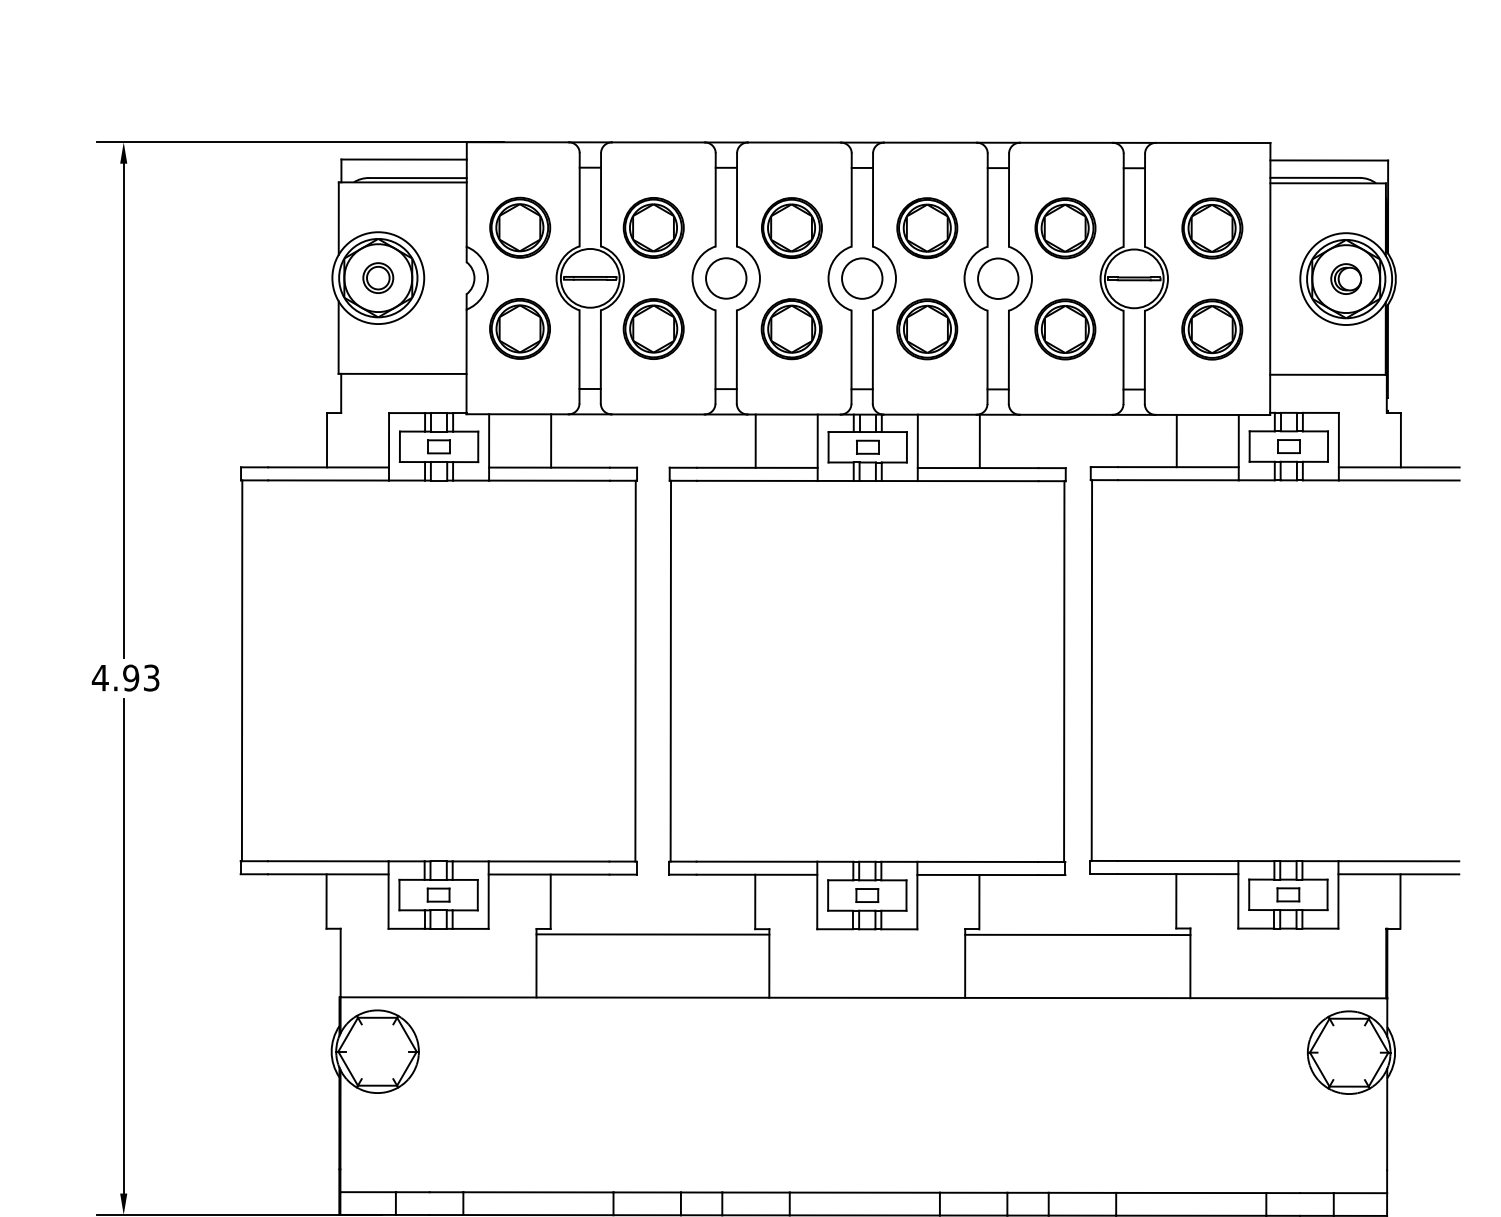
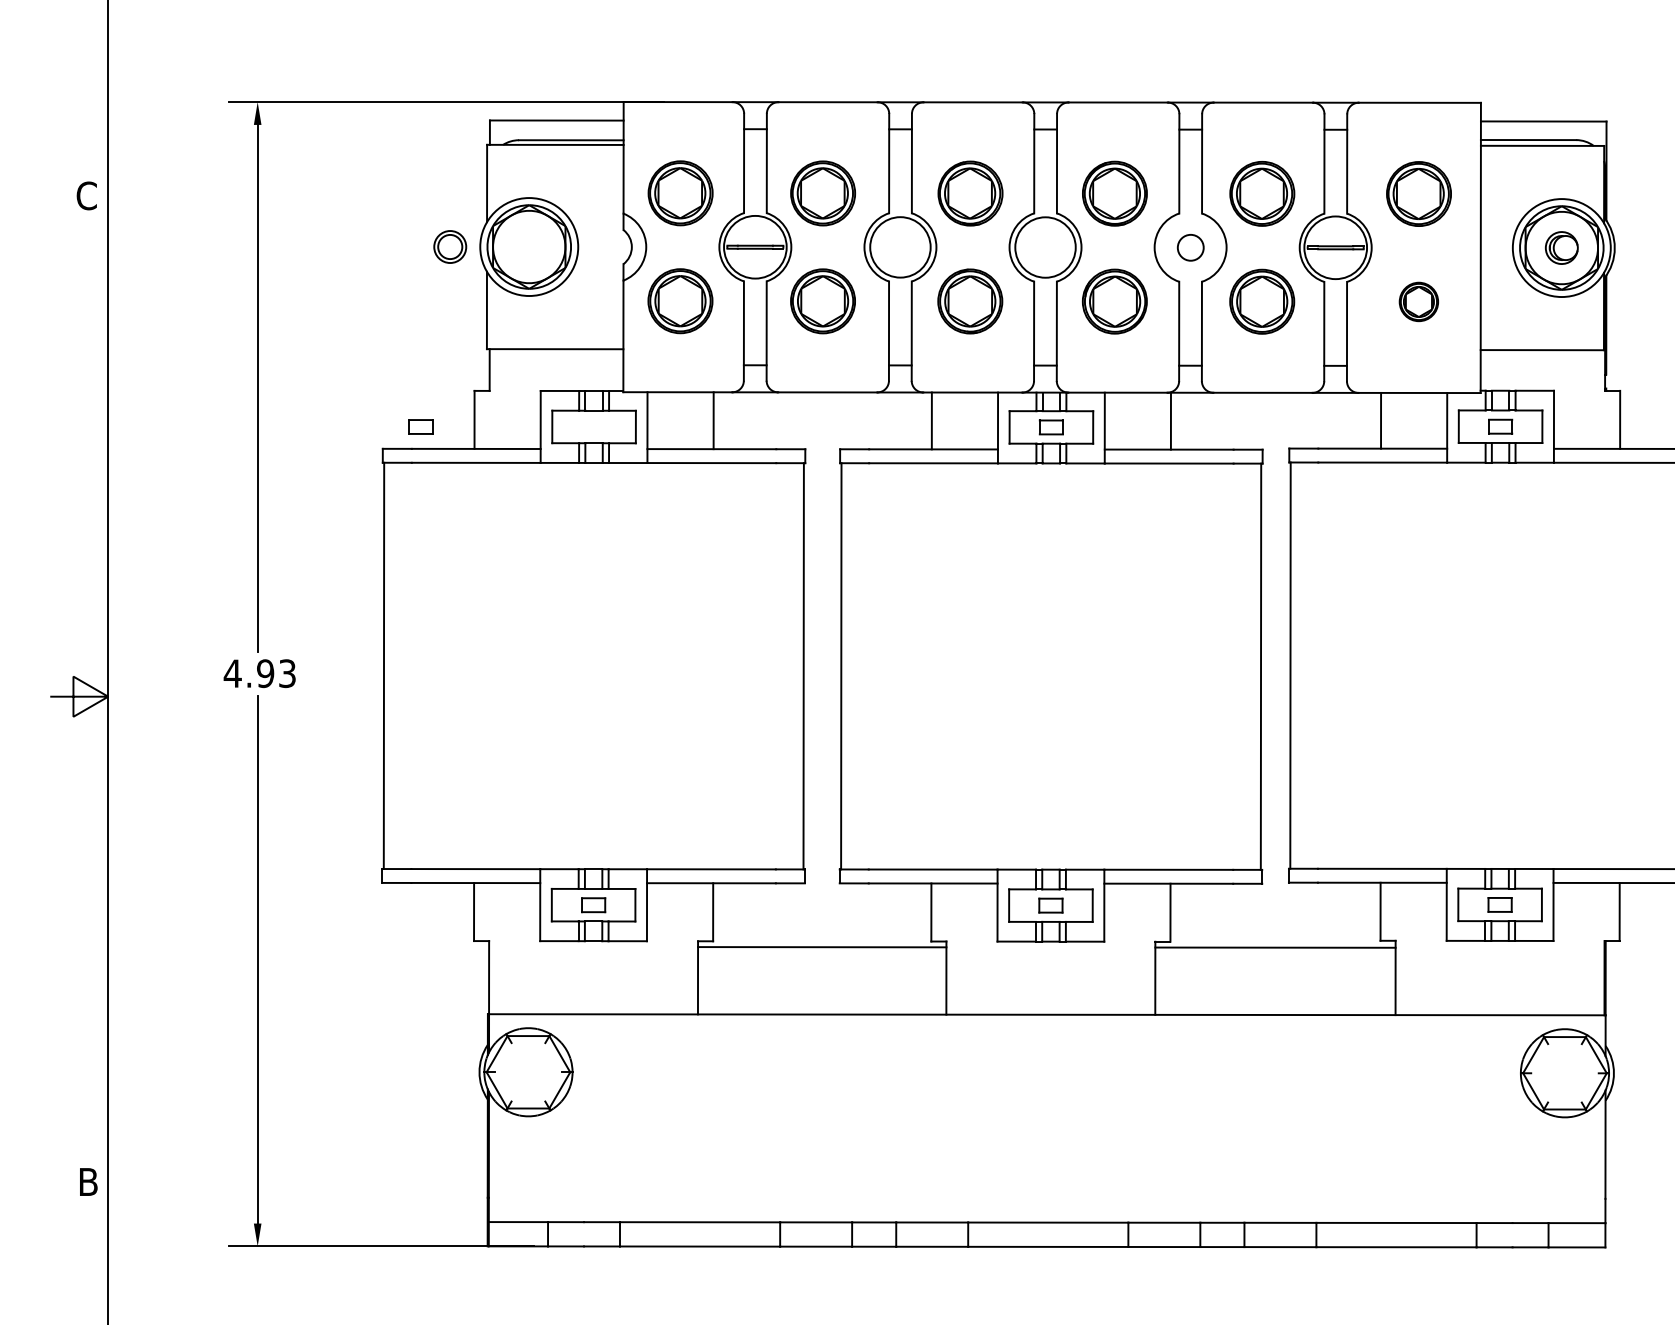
part: (378, 277) -> (450, 246), moved
circle: (726, 277) -> (900, 246), size x1.4
circle: (862, 278) -> (1045, 247), size x1.4
circle: (998, 278) -> (1190, 247), size x0.6
part: (1211, 329) -> (1418, 301), size x0.6
part: (438, 446) -> (420, 426), moved

